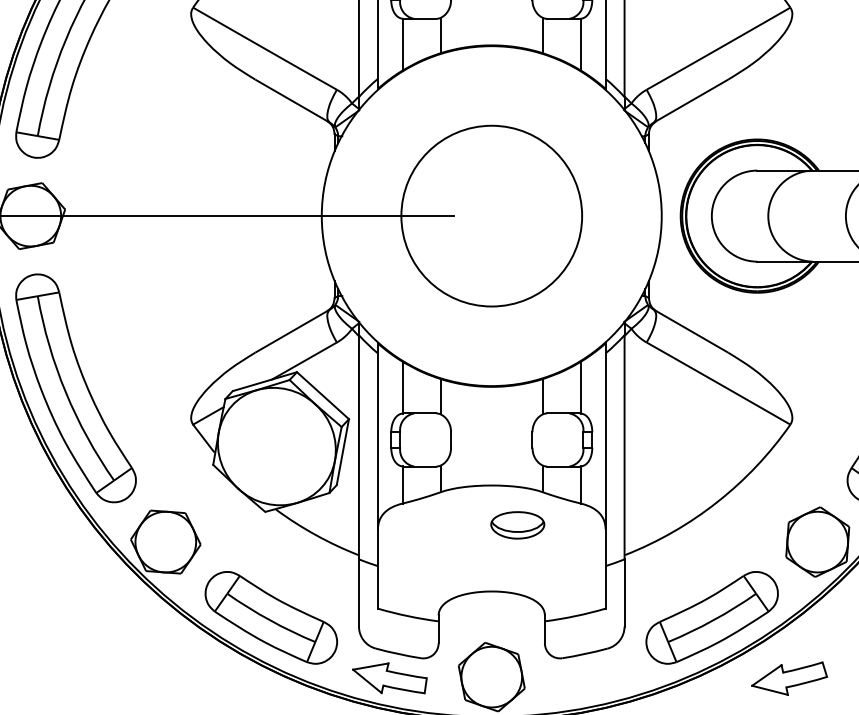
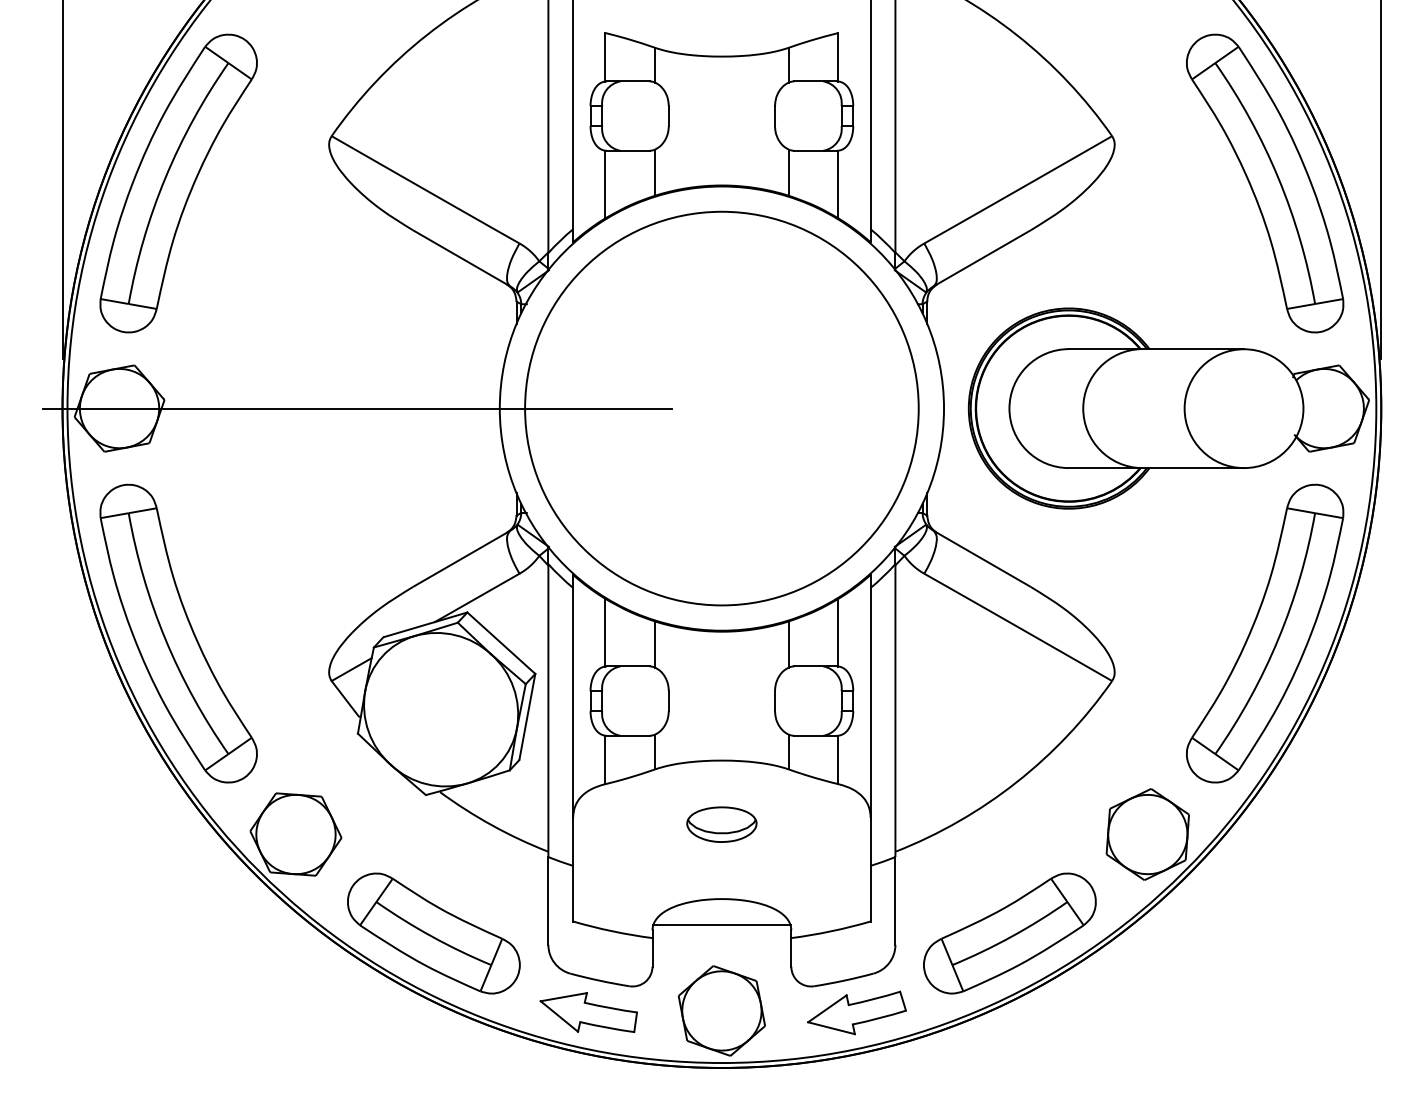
circle: (491, 216) -> (721, 408), size x1.67
part: (517, 525) -> (721, 824), moved
line: (491, 611) -> (721, 925), added
part: (789, 678) -> (856, 1012), moved

